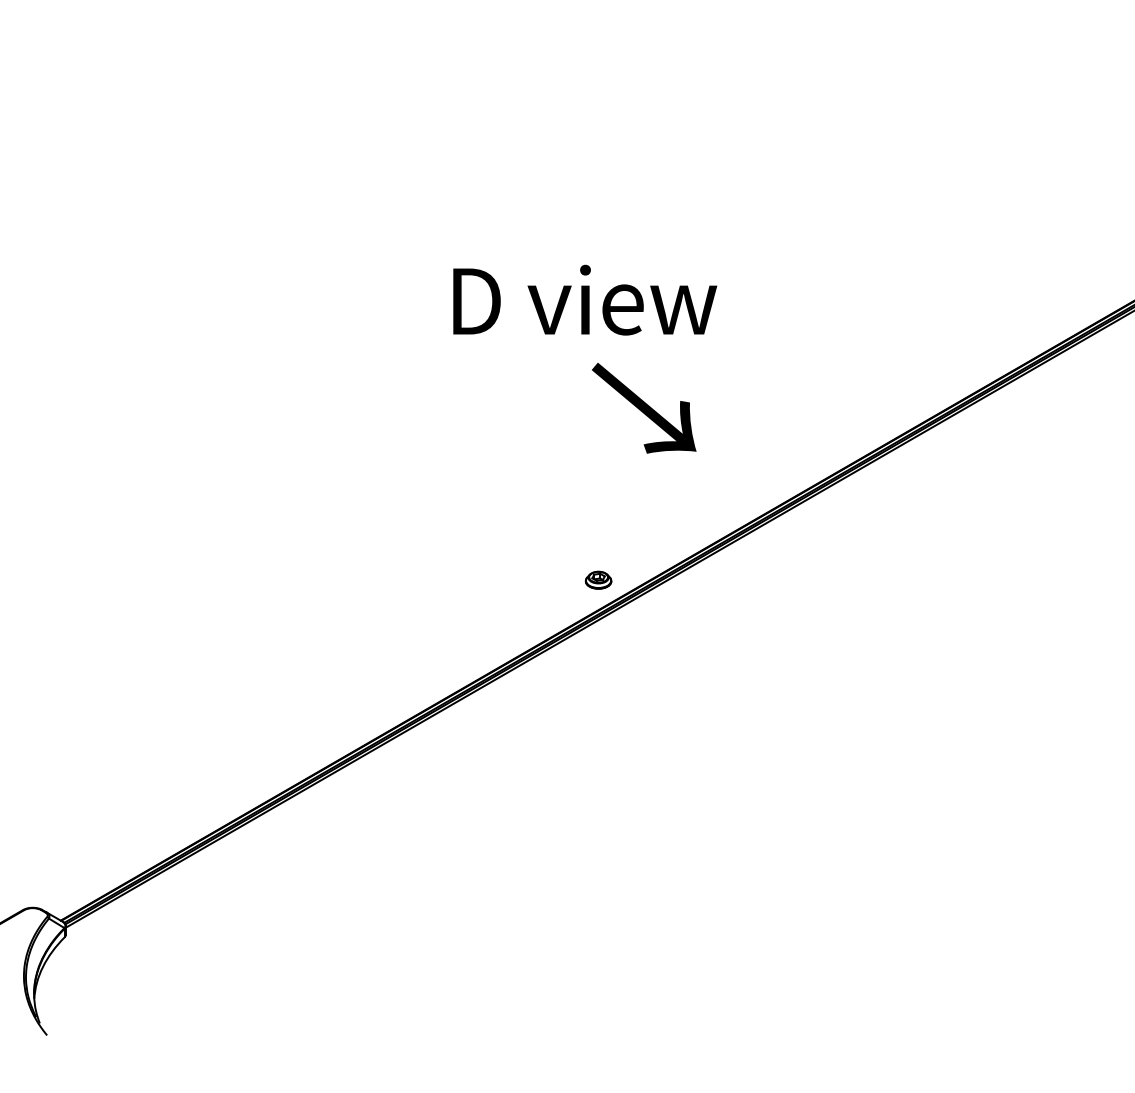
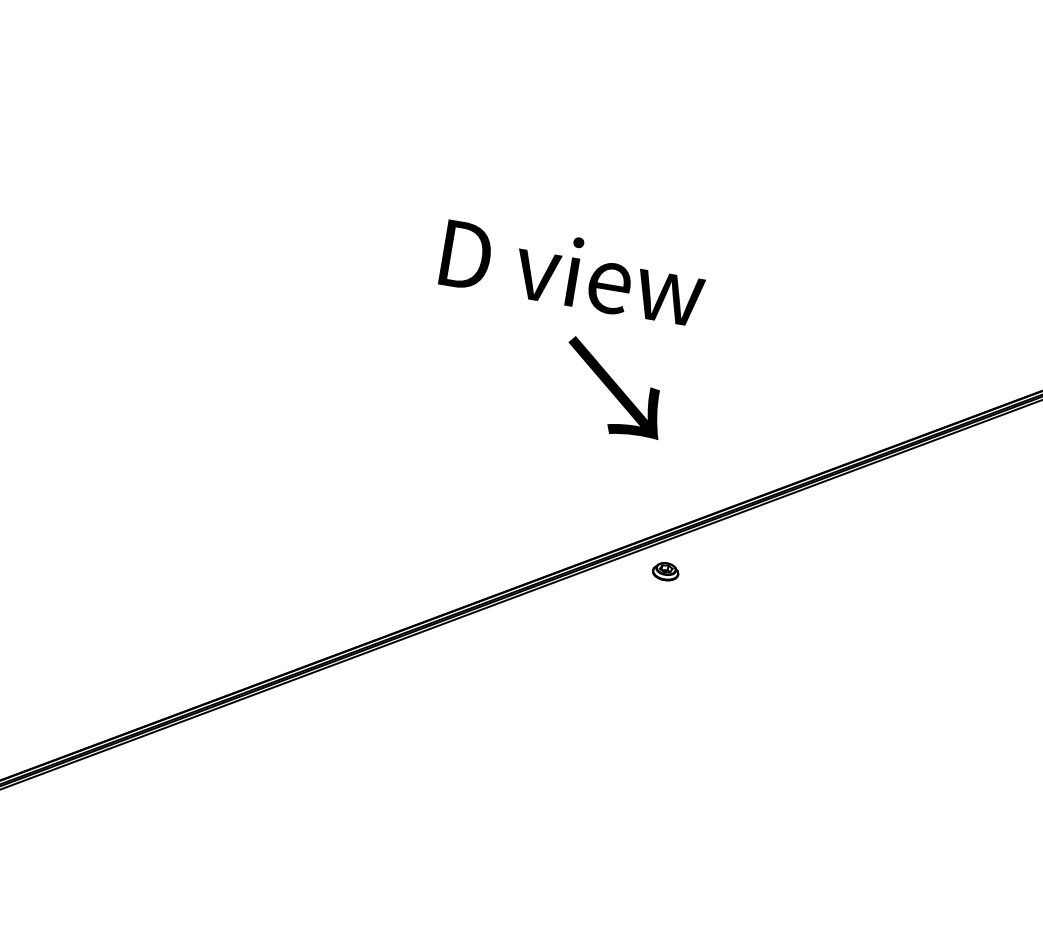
part: (598, 579) -> (665, 570), moved

